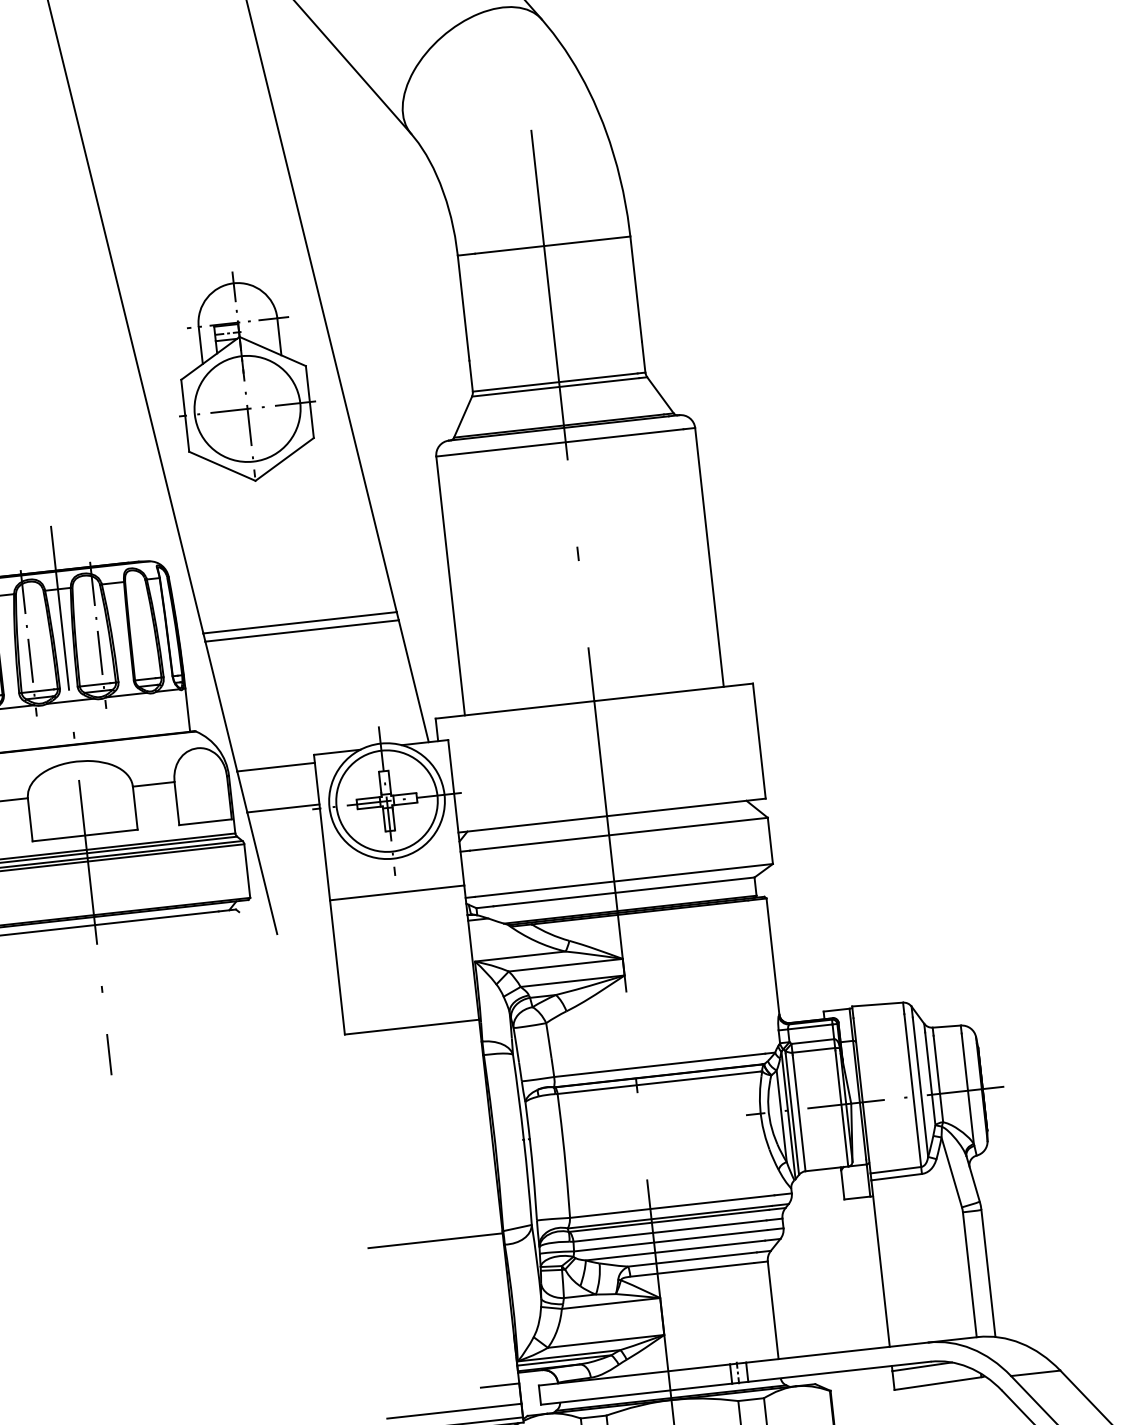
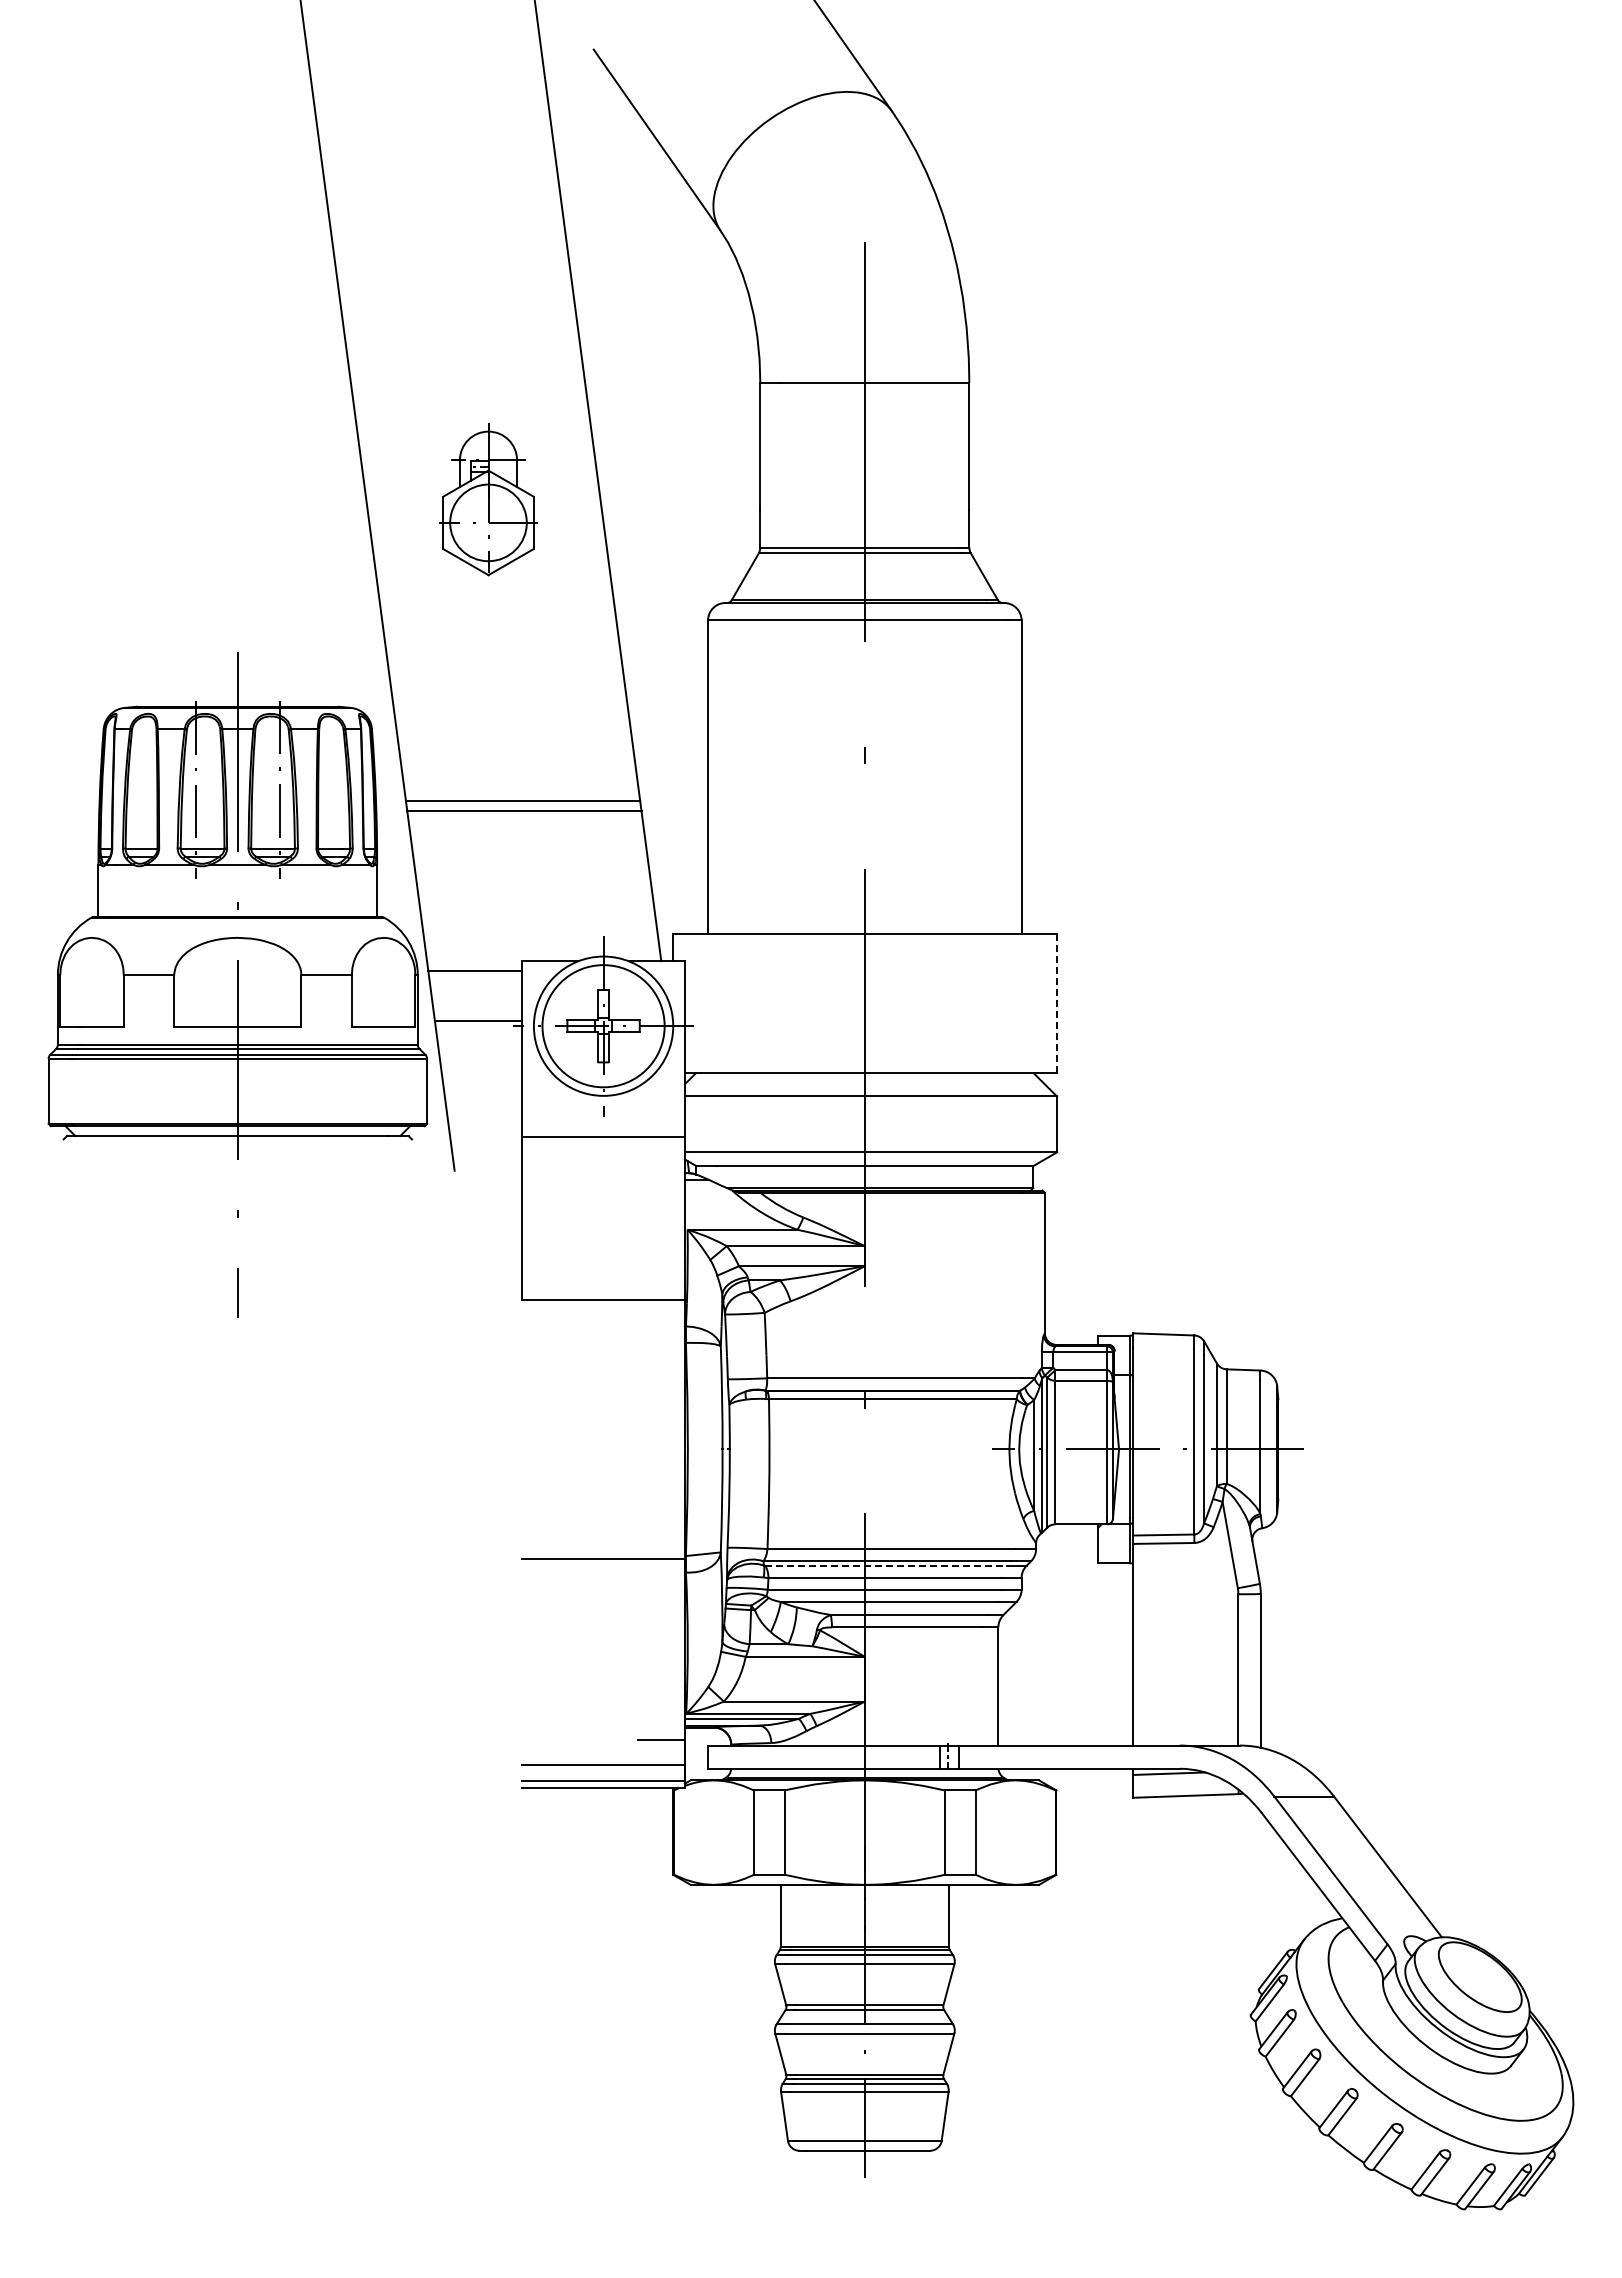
part: (244, 376) -> (488, 499), size x0.6
line: (759, 741) -> (1057, 1003), solid -> dashed
line: (669, 1220) -> (886, 1565), solid -> dashed

